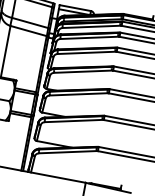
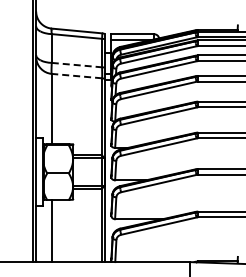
line: (30, 23) -> (77, 65), solid -> dashed
line: (28, 31) -> (76, 76), solid -> dashed

